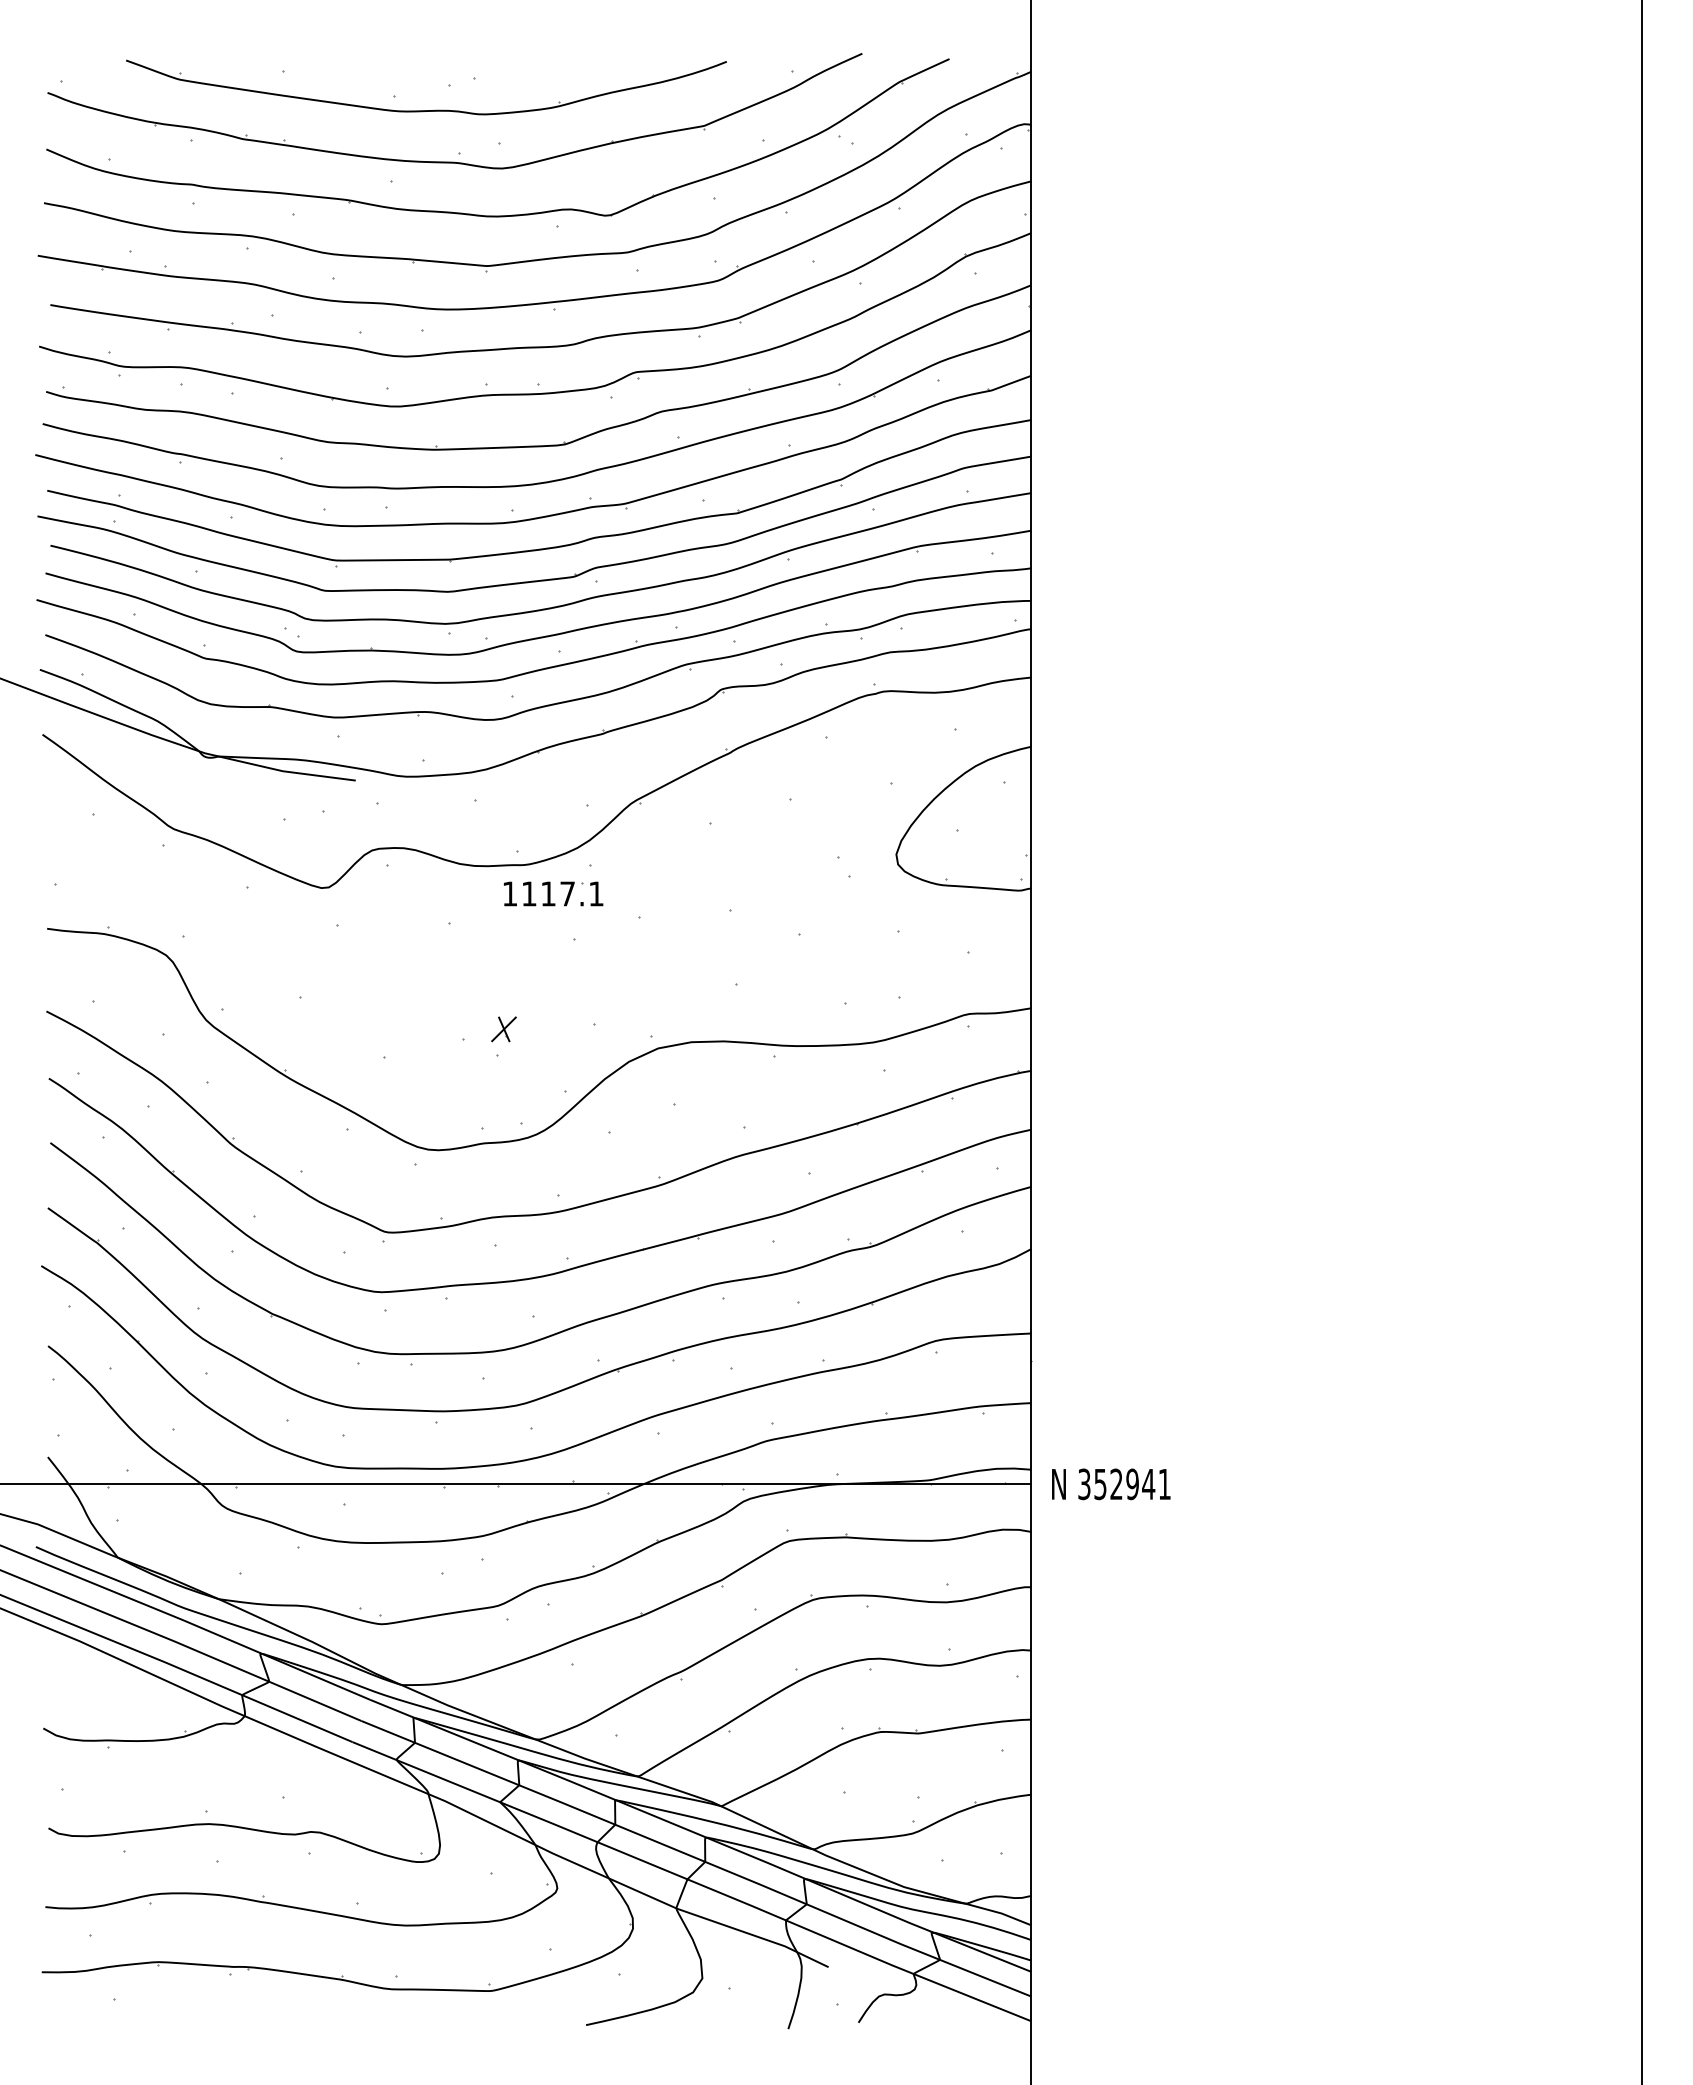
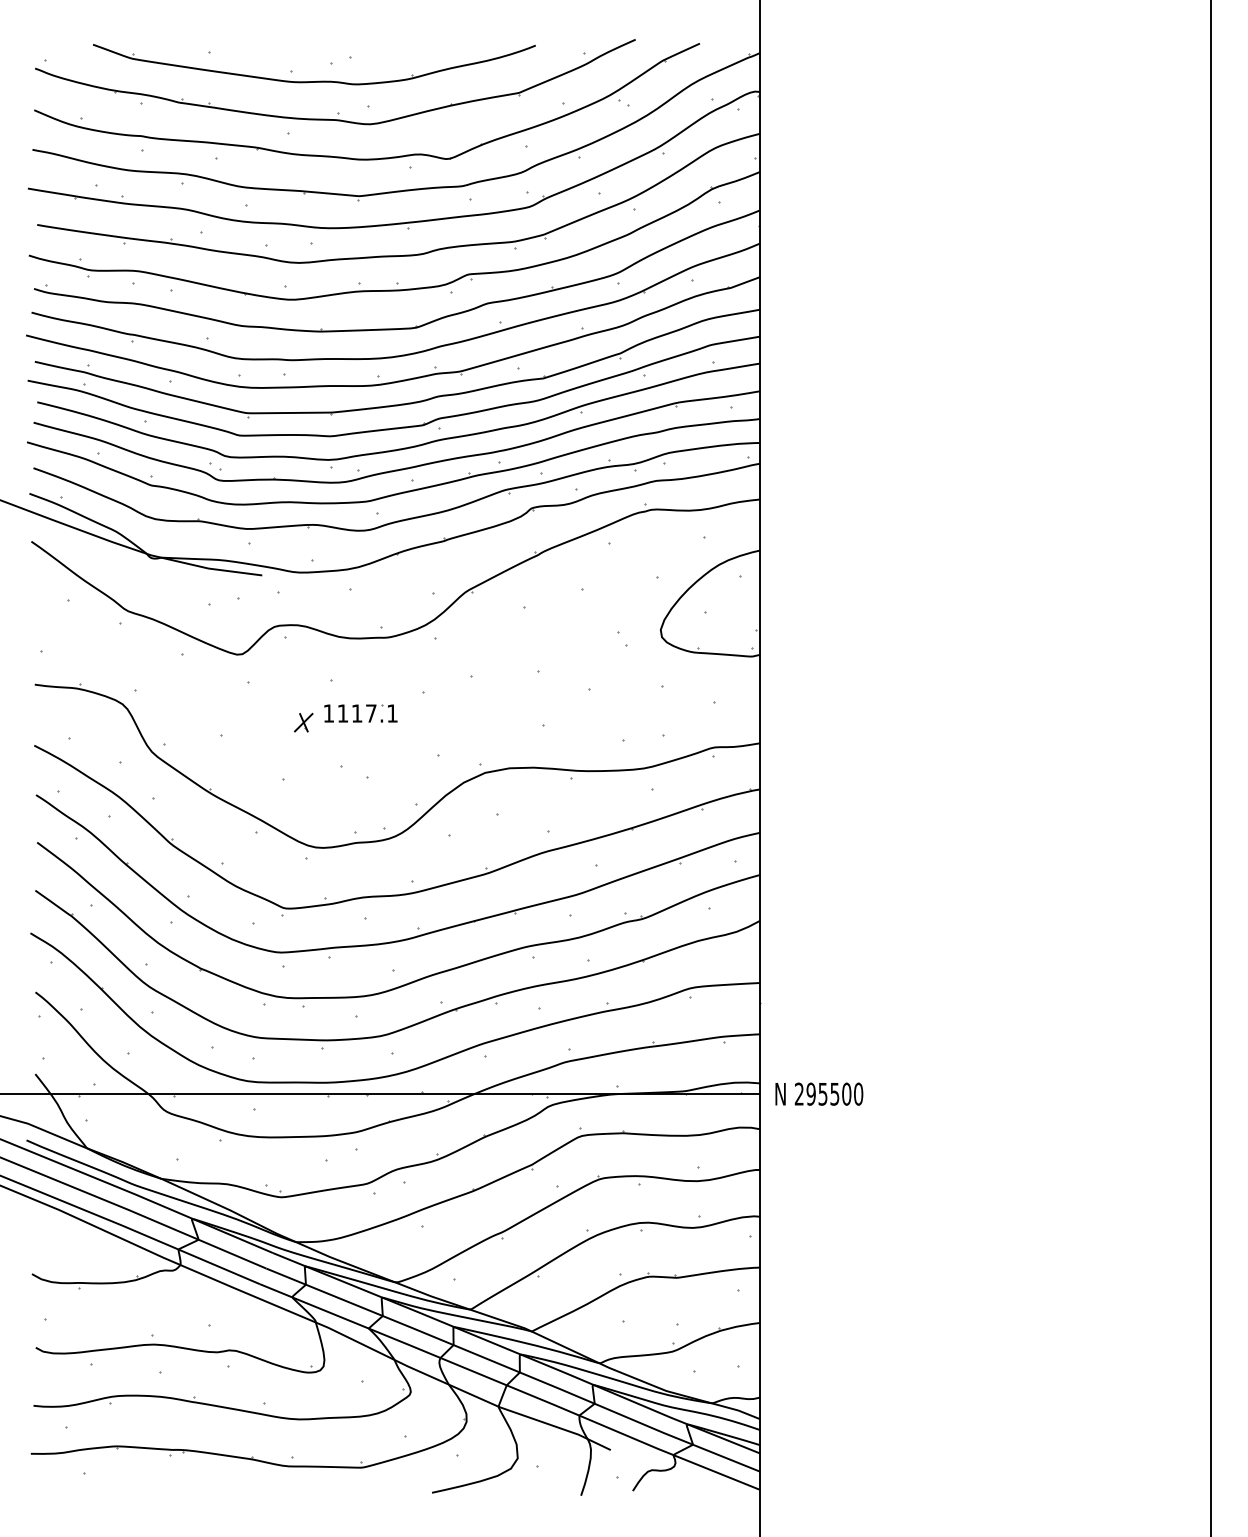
part: (553, 893) -> (360, 713), moved
part: (503, 1029) -> (303, 722), moved
text: (1124, 1484) -> (828, 1094), 352941 -> 295500

